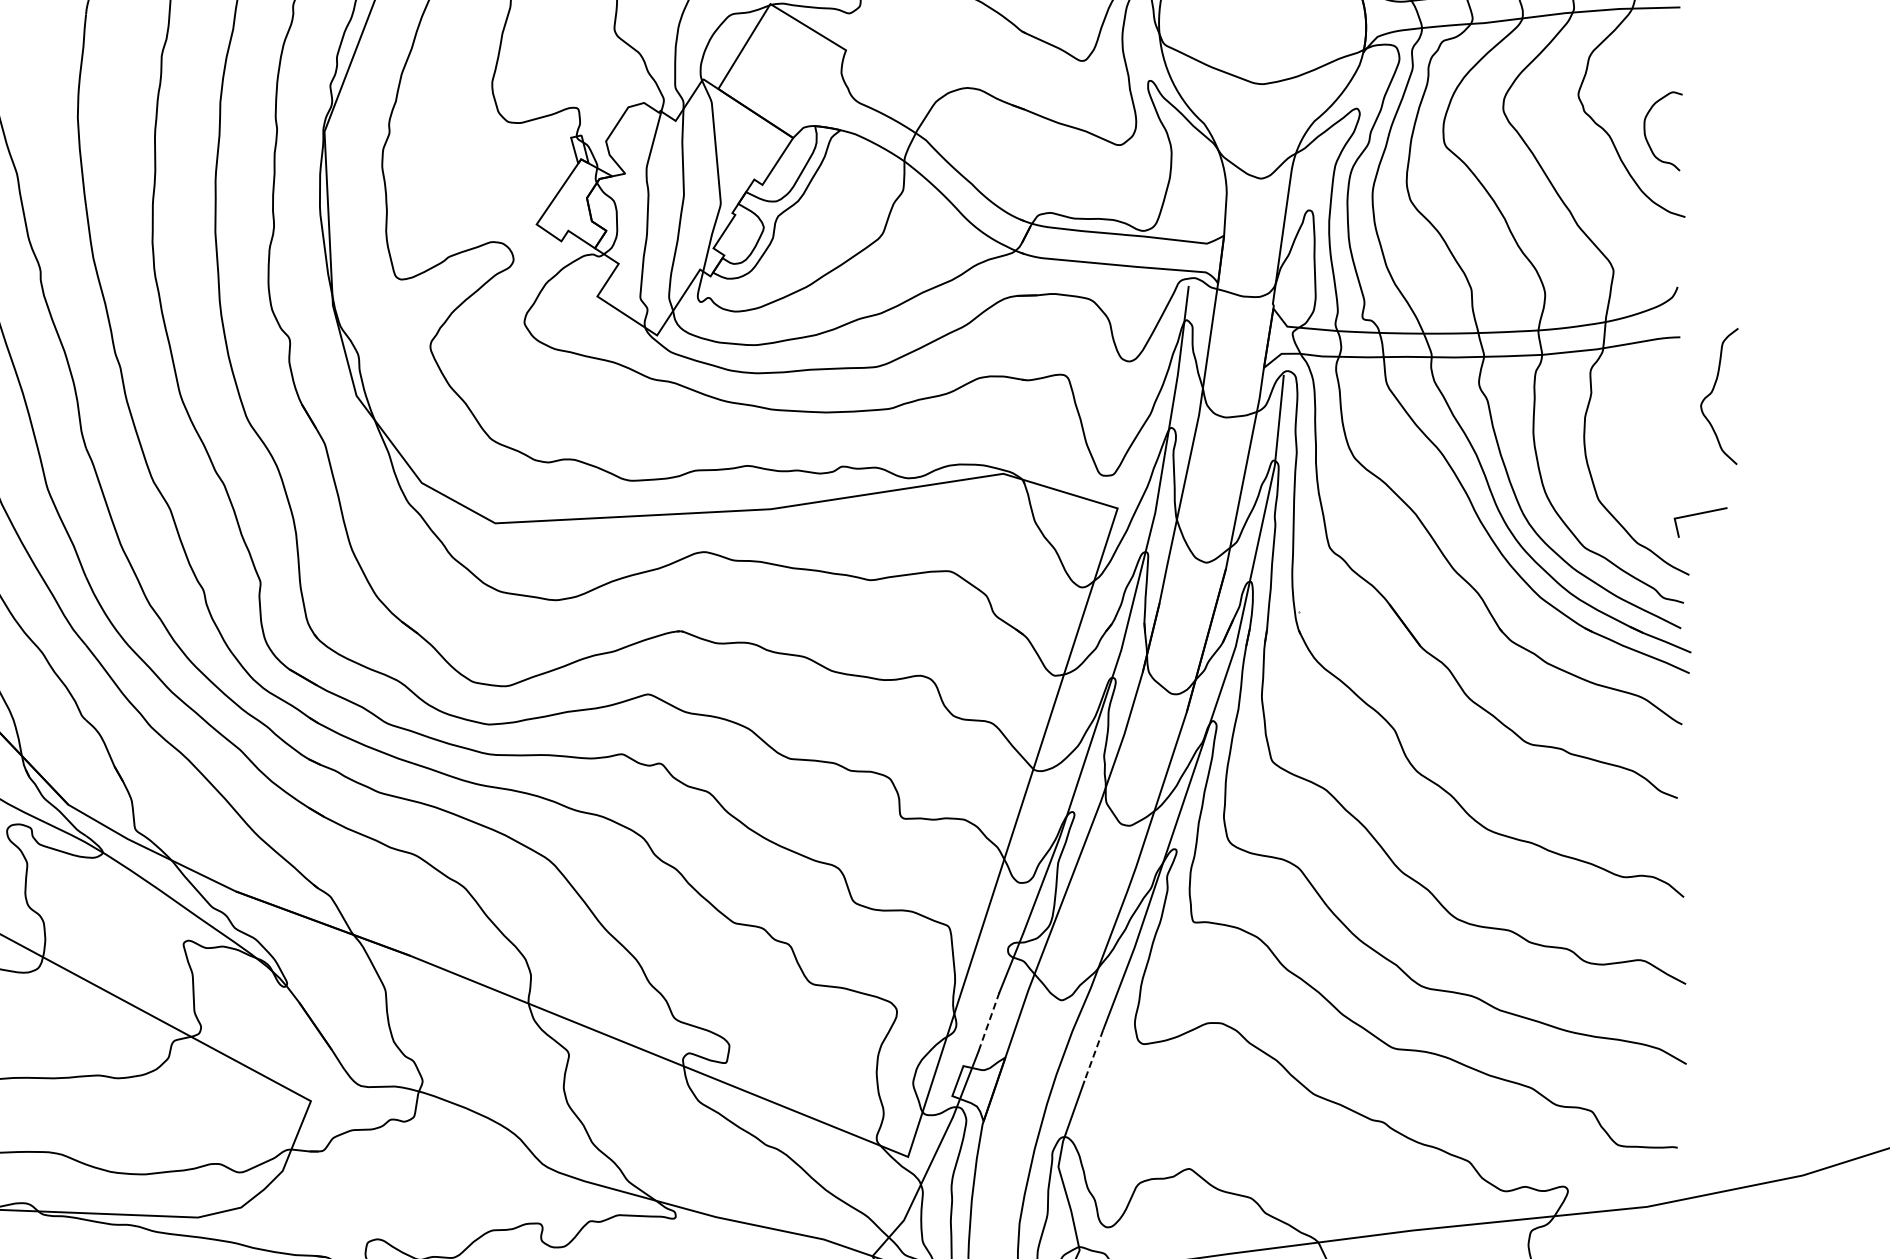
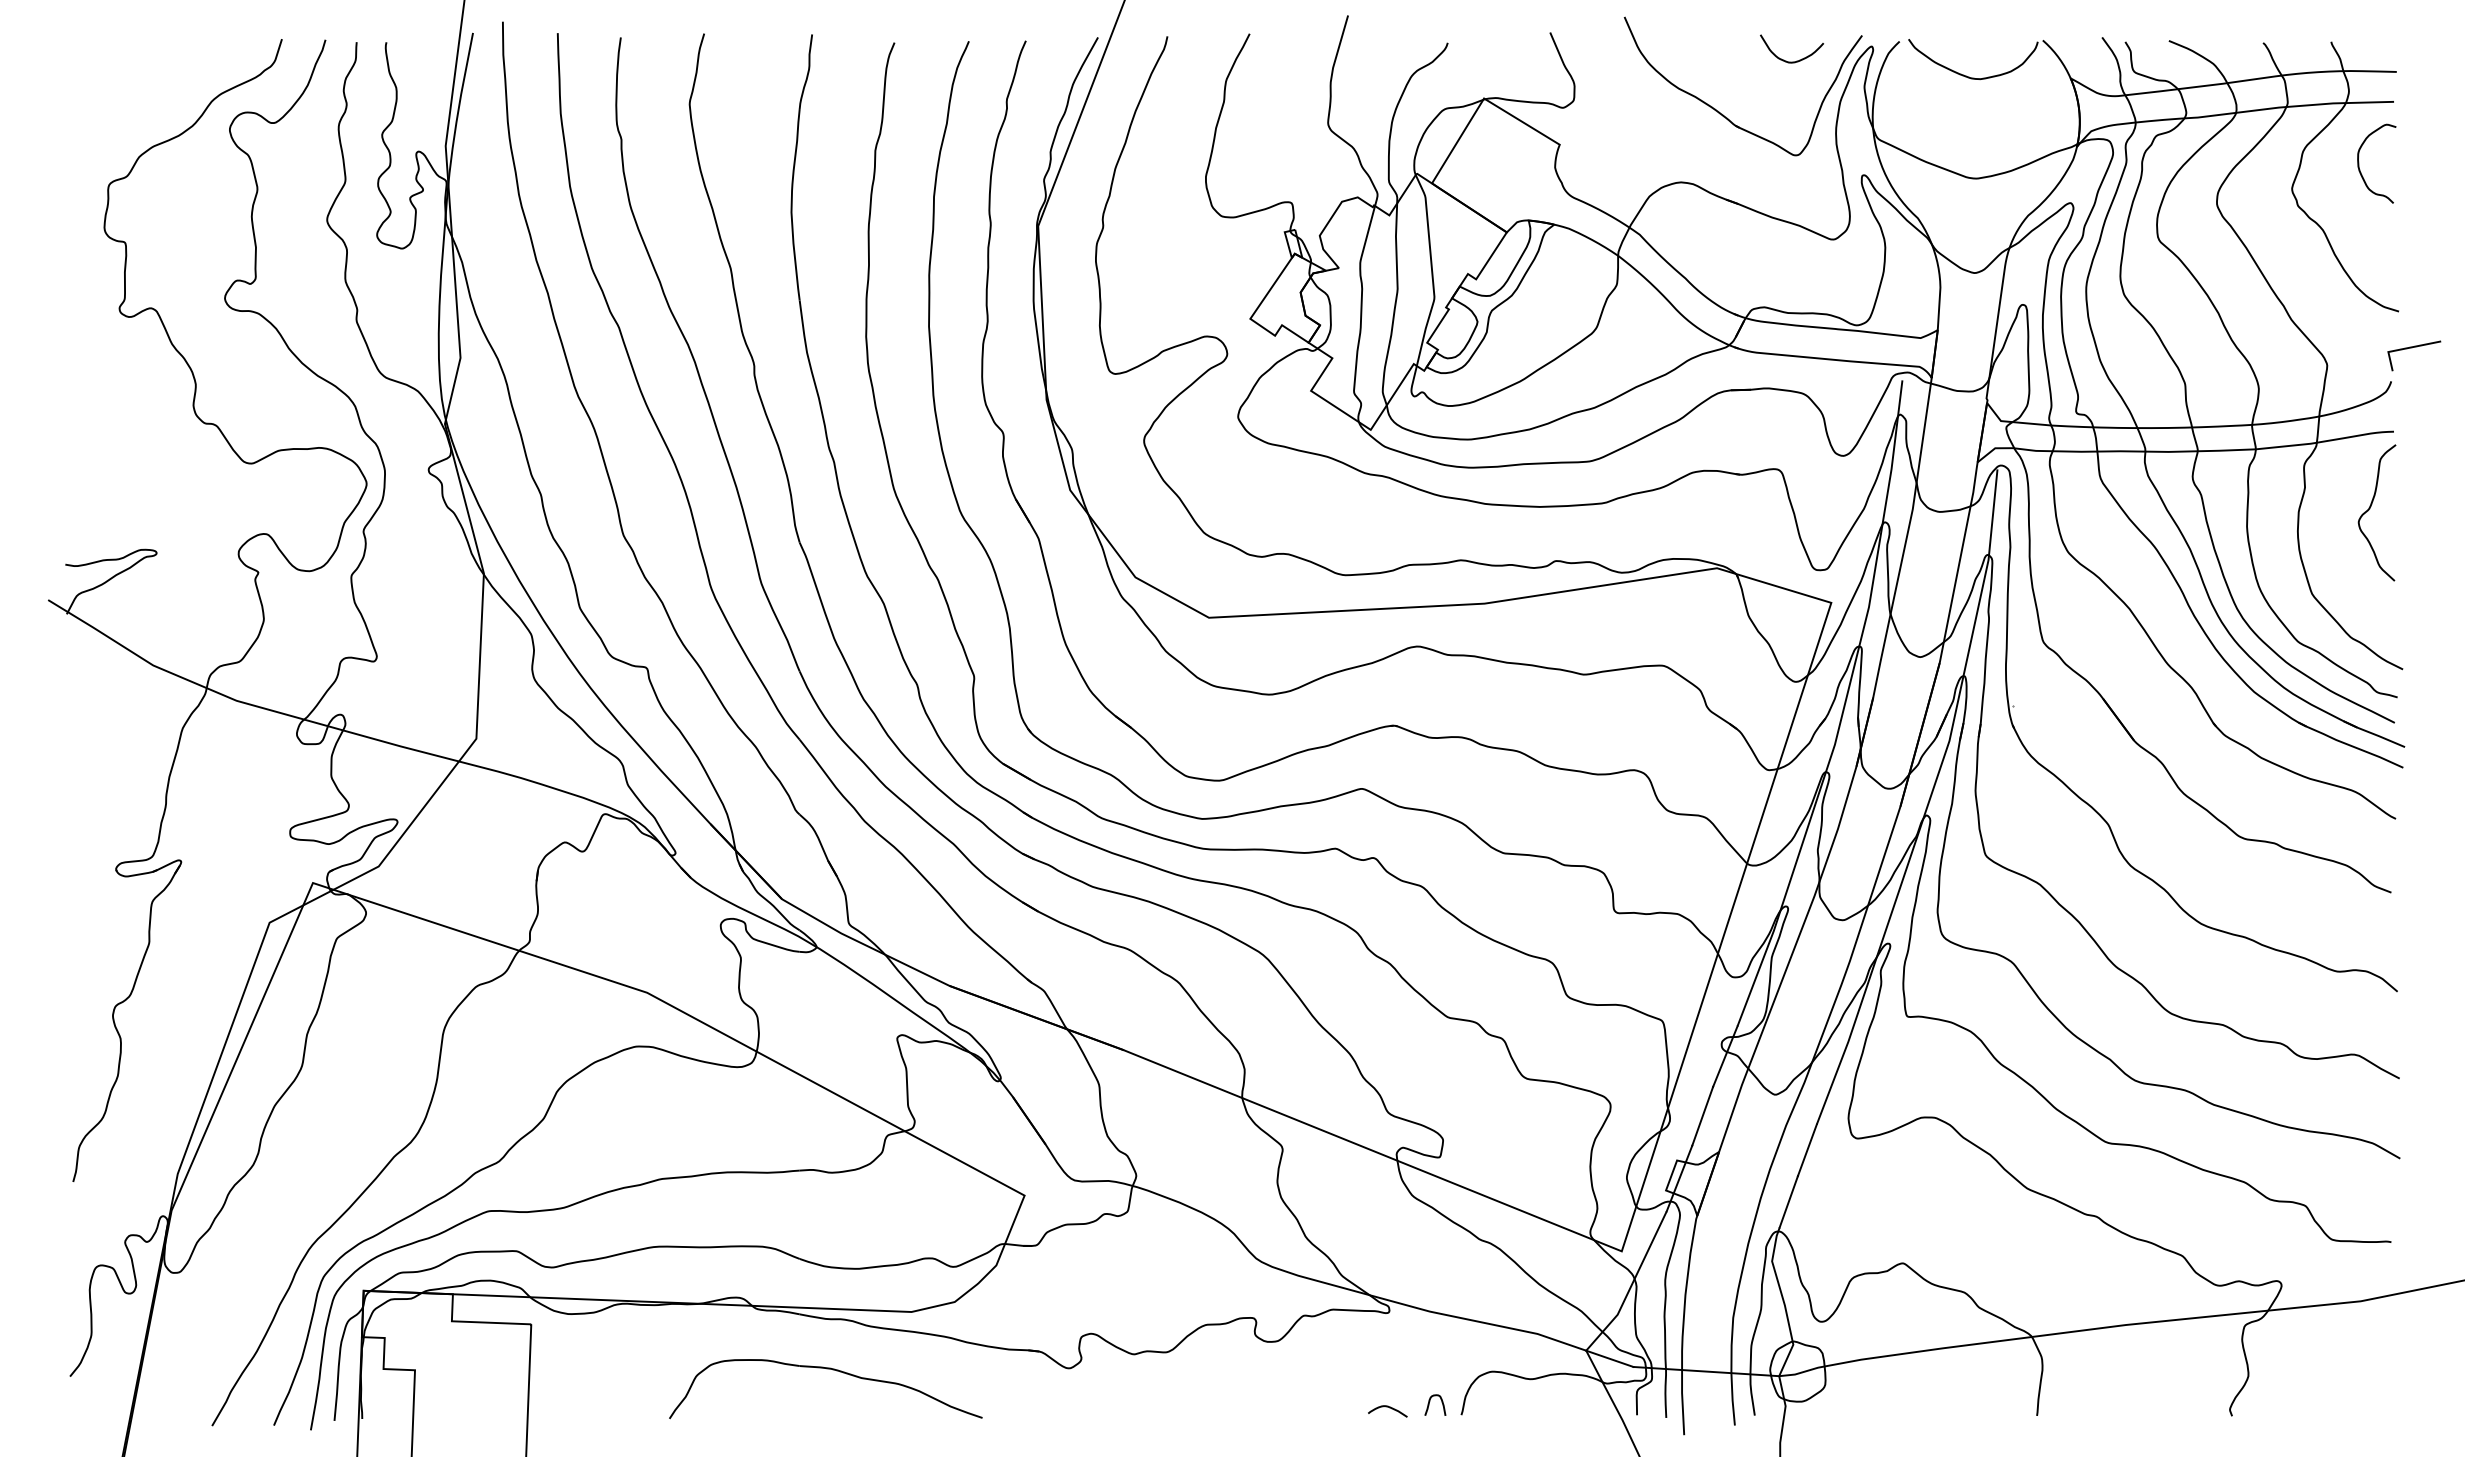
curve: (1645, 131) -> (2359, 163), moved
curve: (1712, 392) -> (2370, 508), moved
line: (1698, 515) -> (2412, 348), moved
line: (988, 1022) -> (1702, 1116), dashed -> solid
line: (1093, 1056) -> (1807, 1150), dashed -> solid

